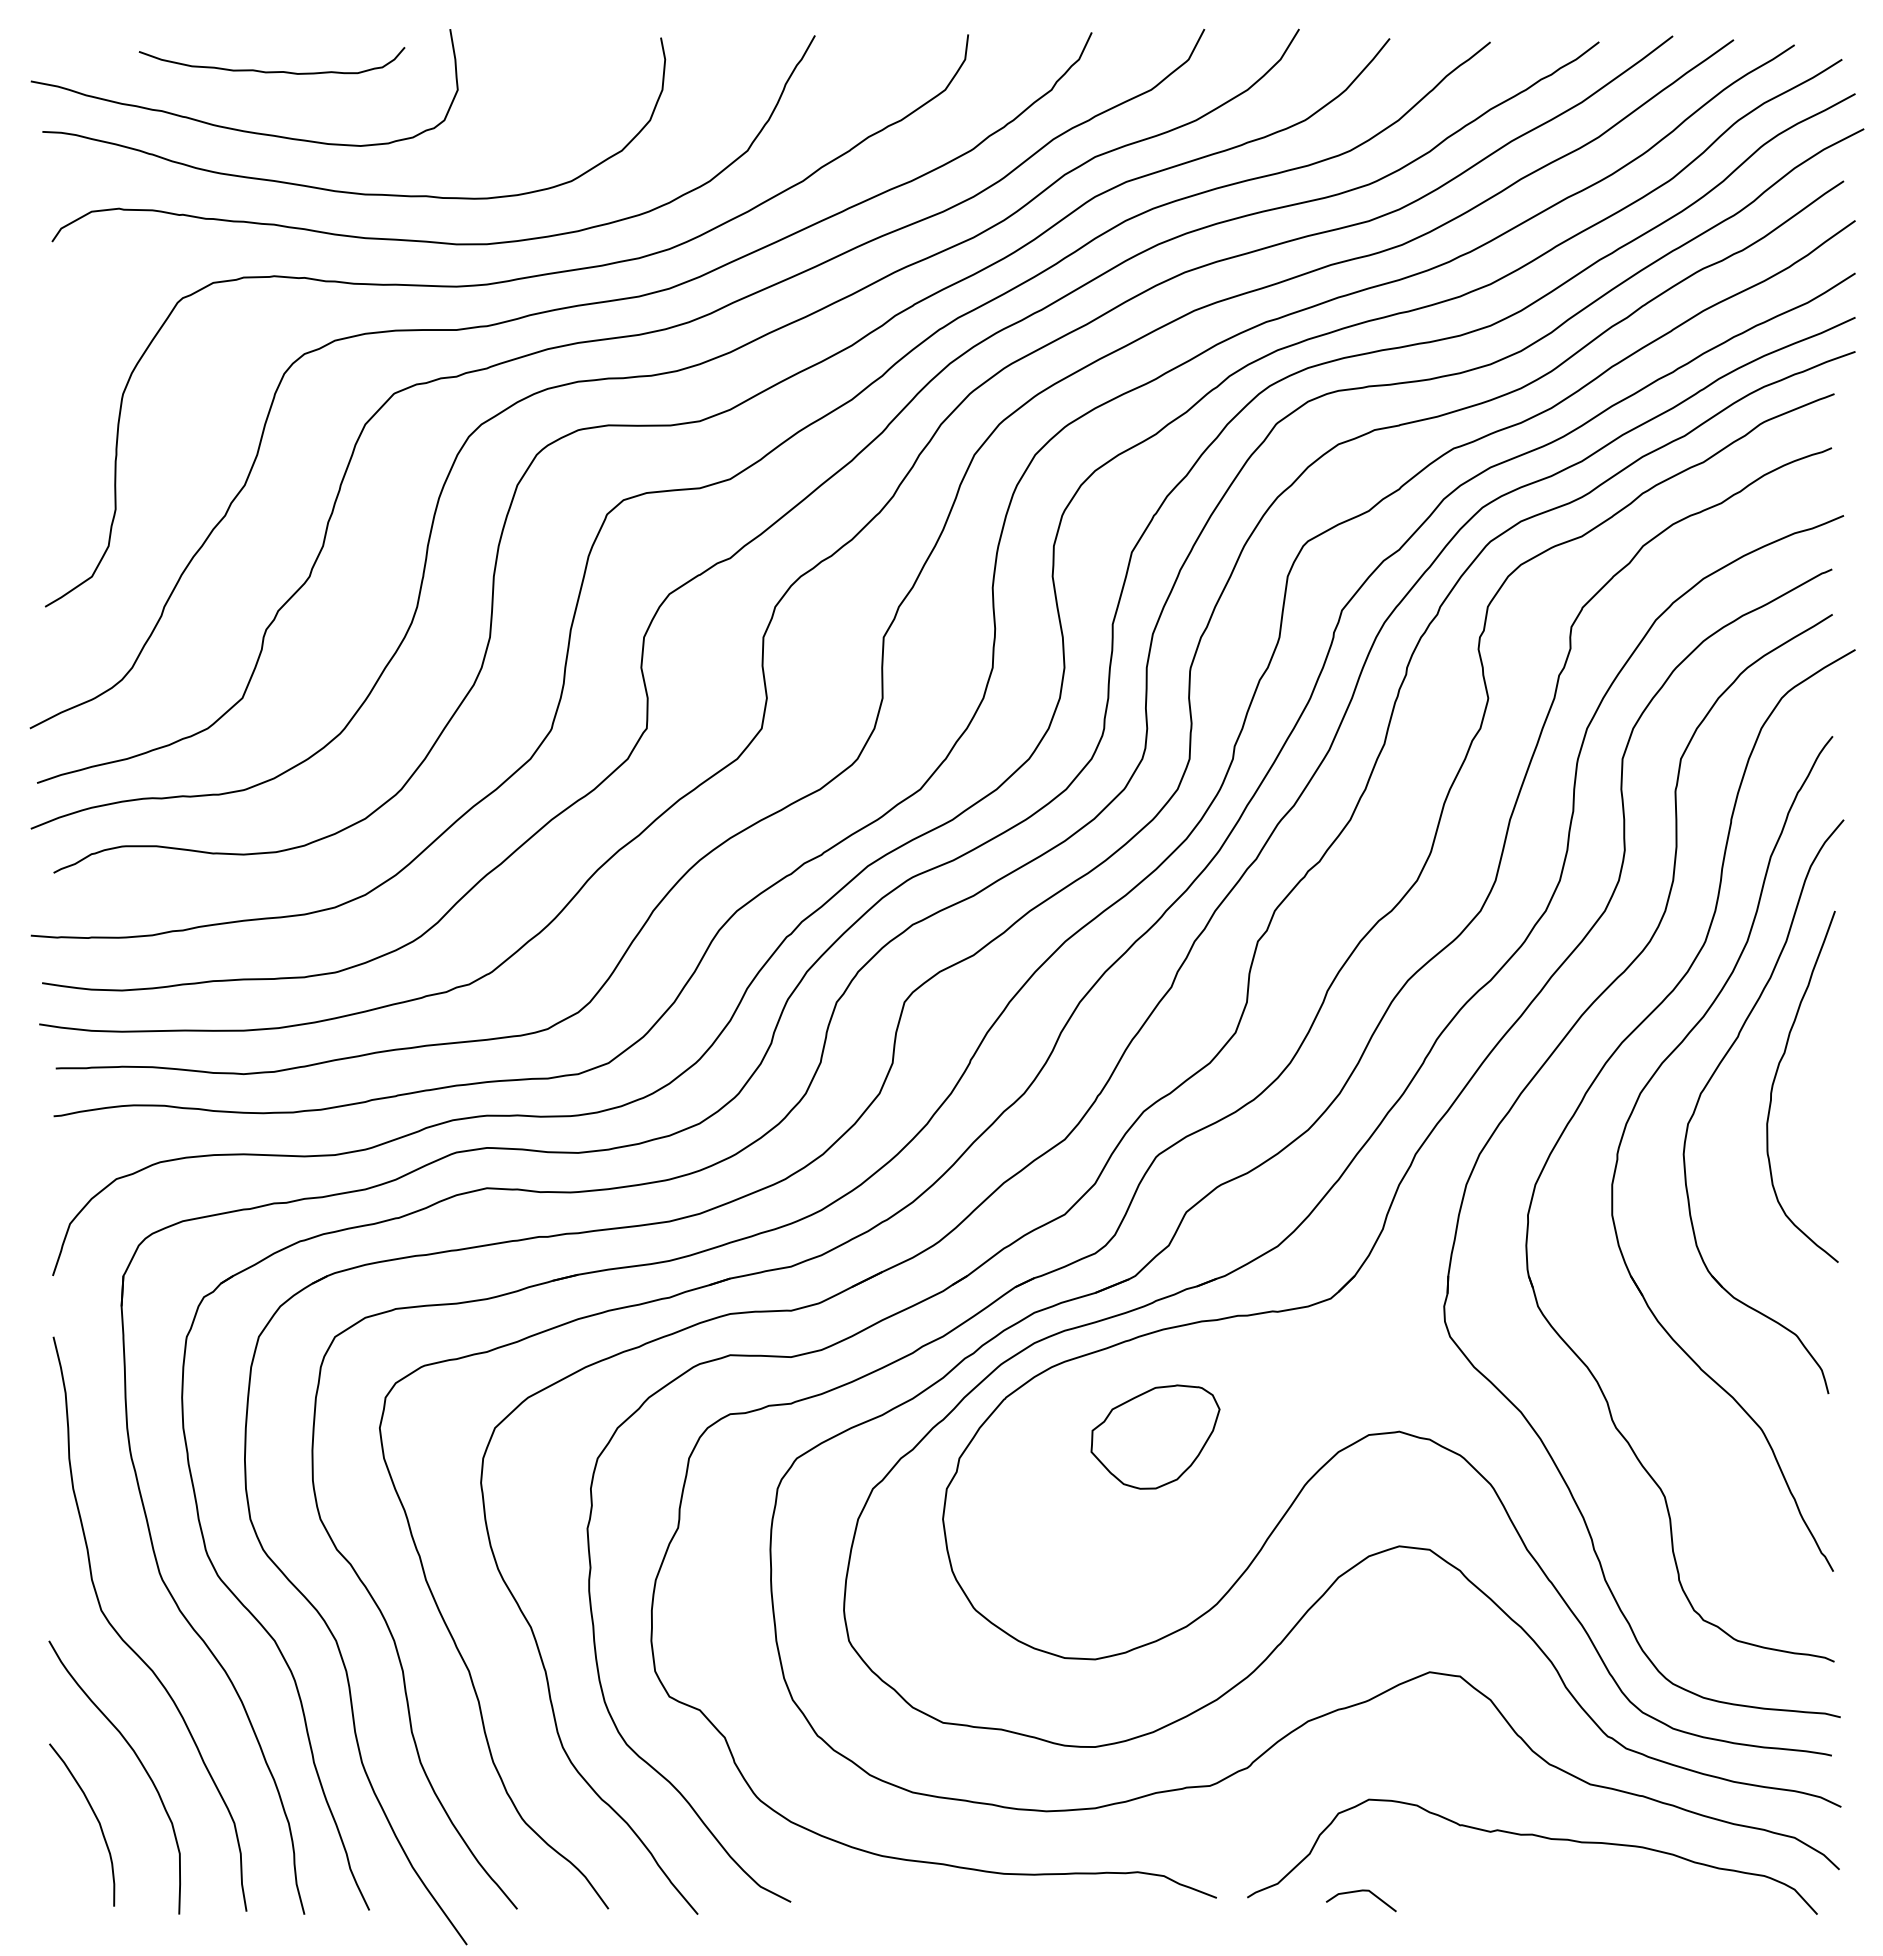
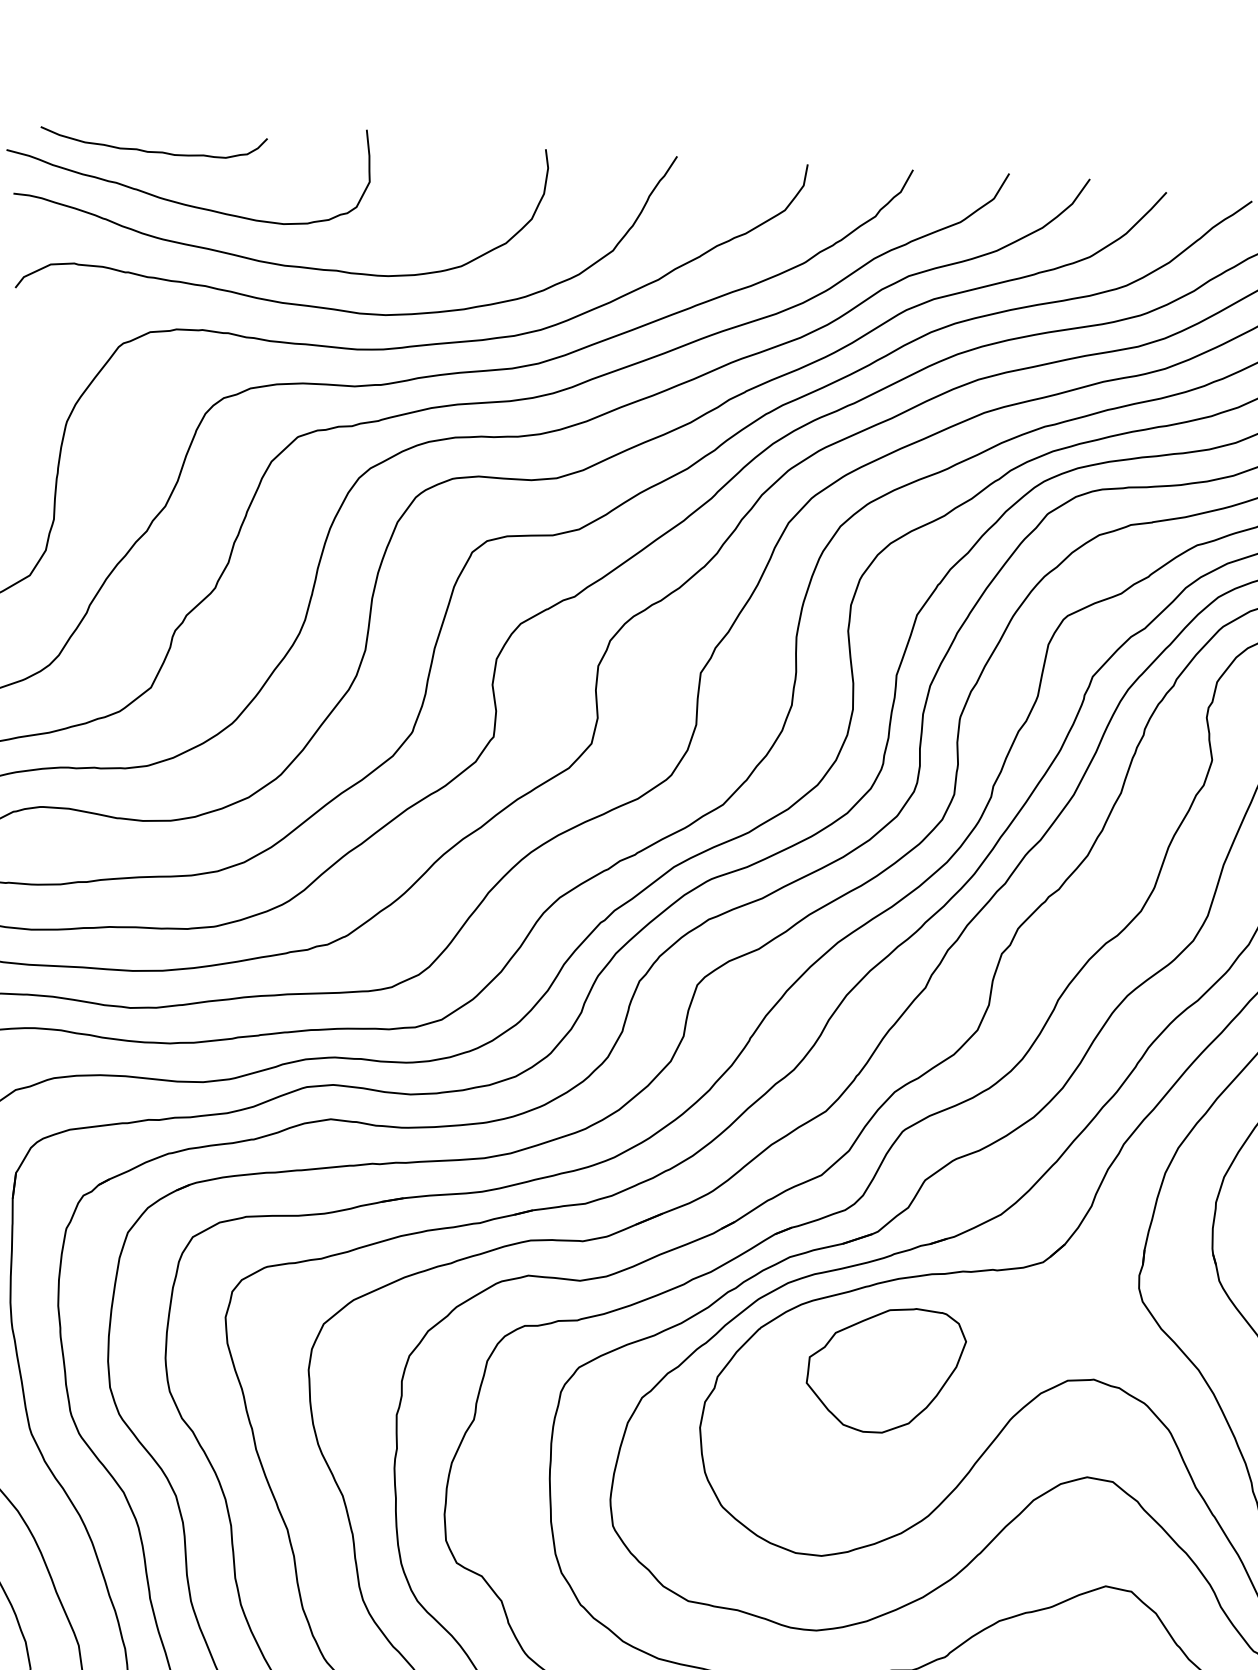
curve: (271, 71) -> (152, 151), moved
part: (1155, 1436) -> (885, 1369), size x1.43

